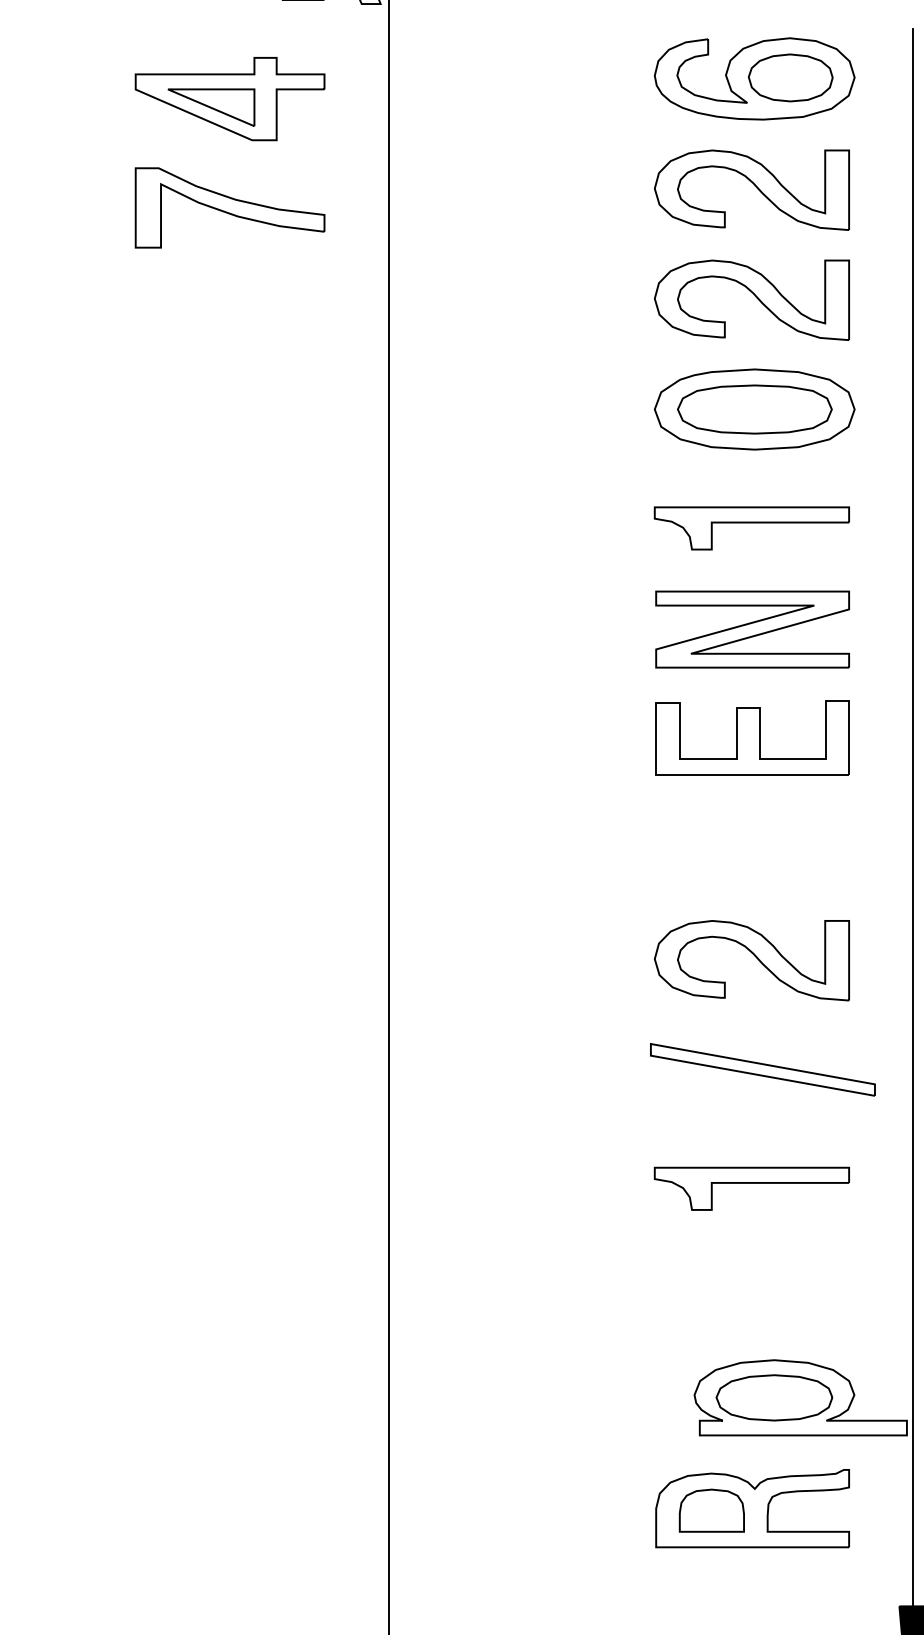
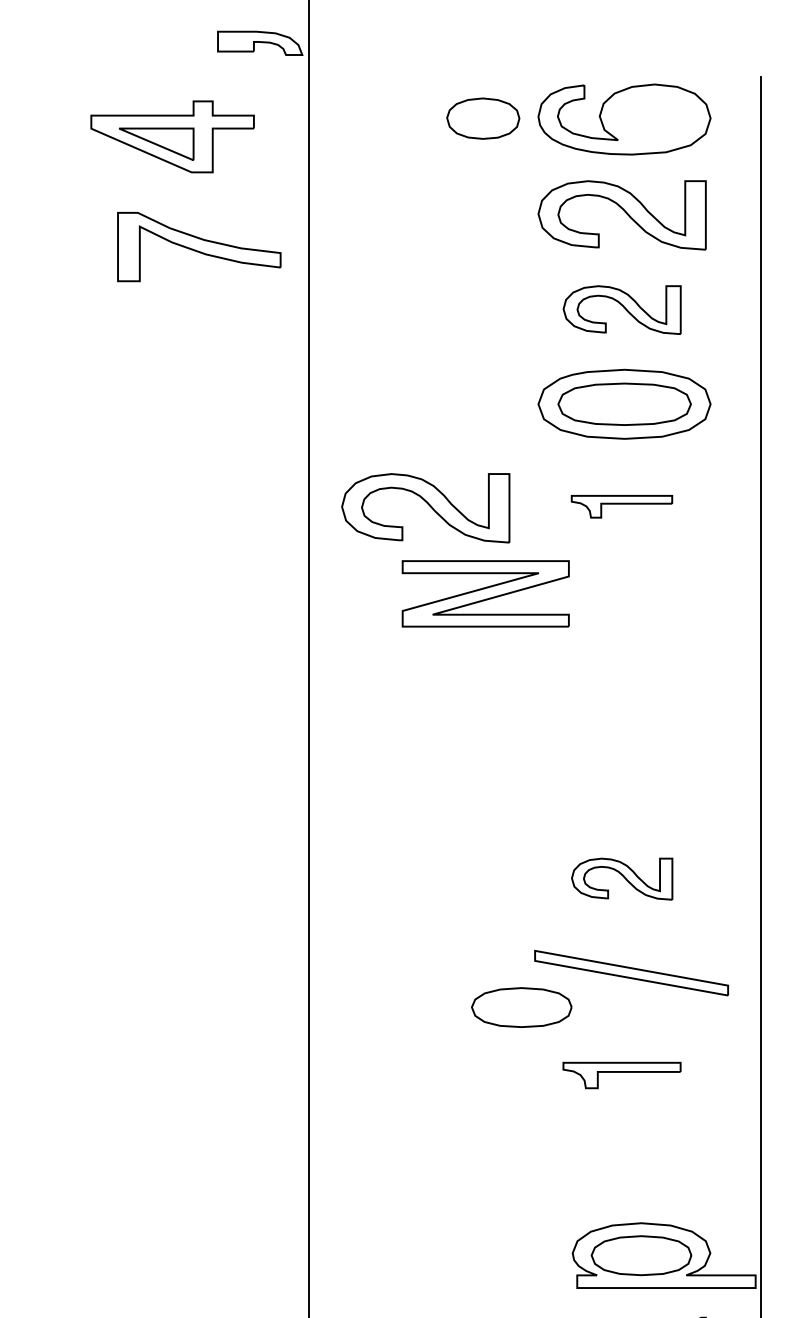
part: (790, 77) -> (483, 118), moved
part: (229, 207) -> (198, 246), moved
part: (751, 299) -> (621, 309), size x0.7
part: (751, 528) -> (621, 506), size x0.6
part: (523, 529) -> (425, 507), added
part: (752, 629) -> (485, 593), moved
part: (752, 737) -> (622, 686), removed
part: (751, 960) -> (621, 878), size x0.6
part: (635, 1109) -> (521, 1007), added
part: (751, 1188) -> (621, 1075), size x0.7

